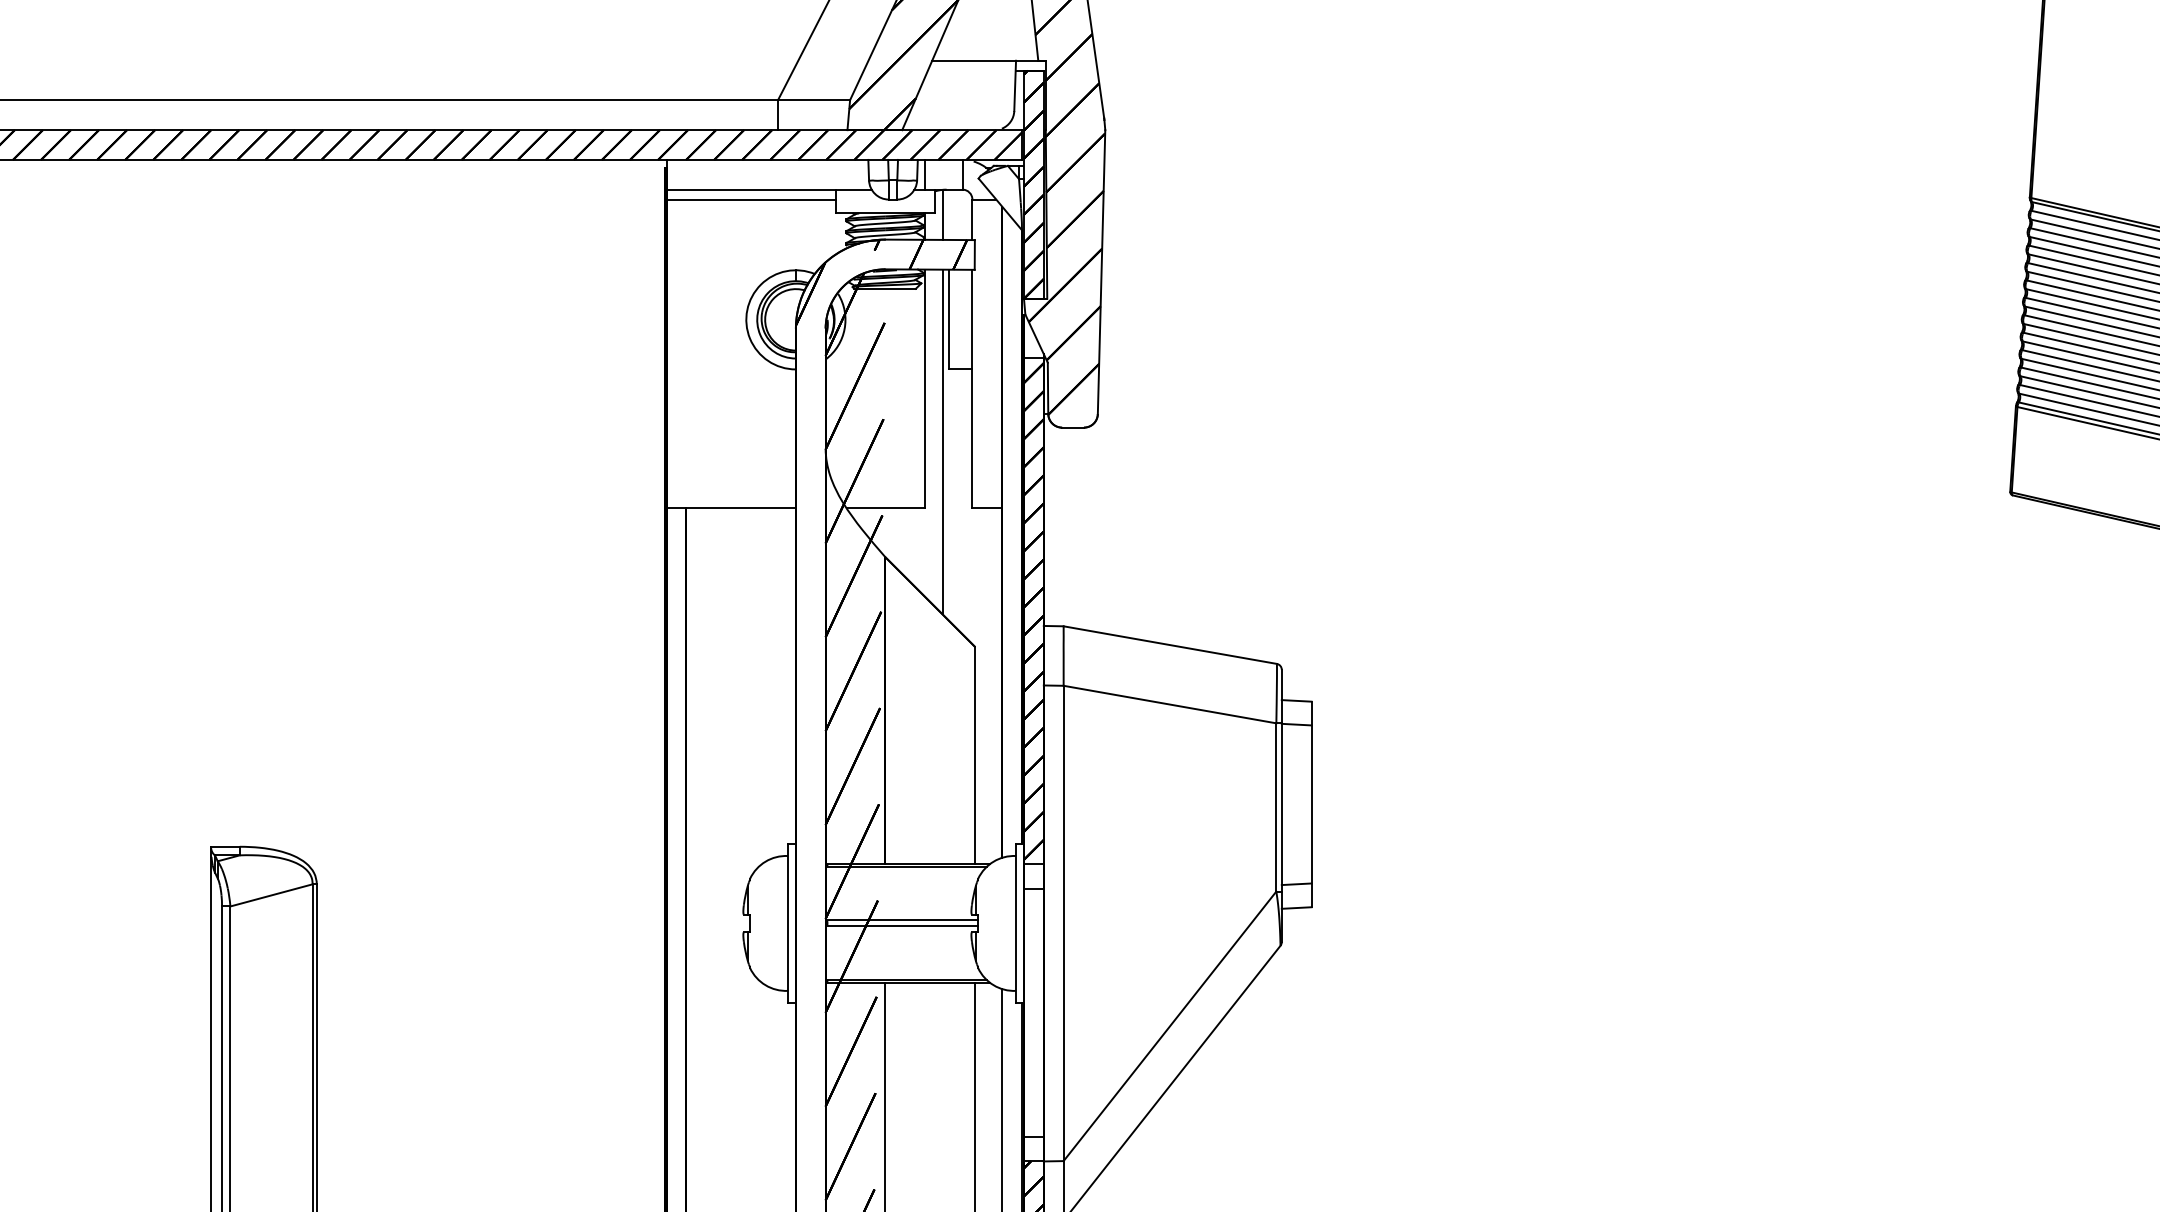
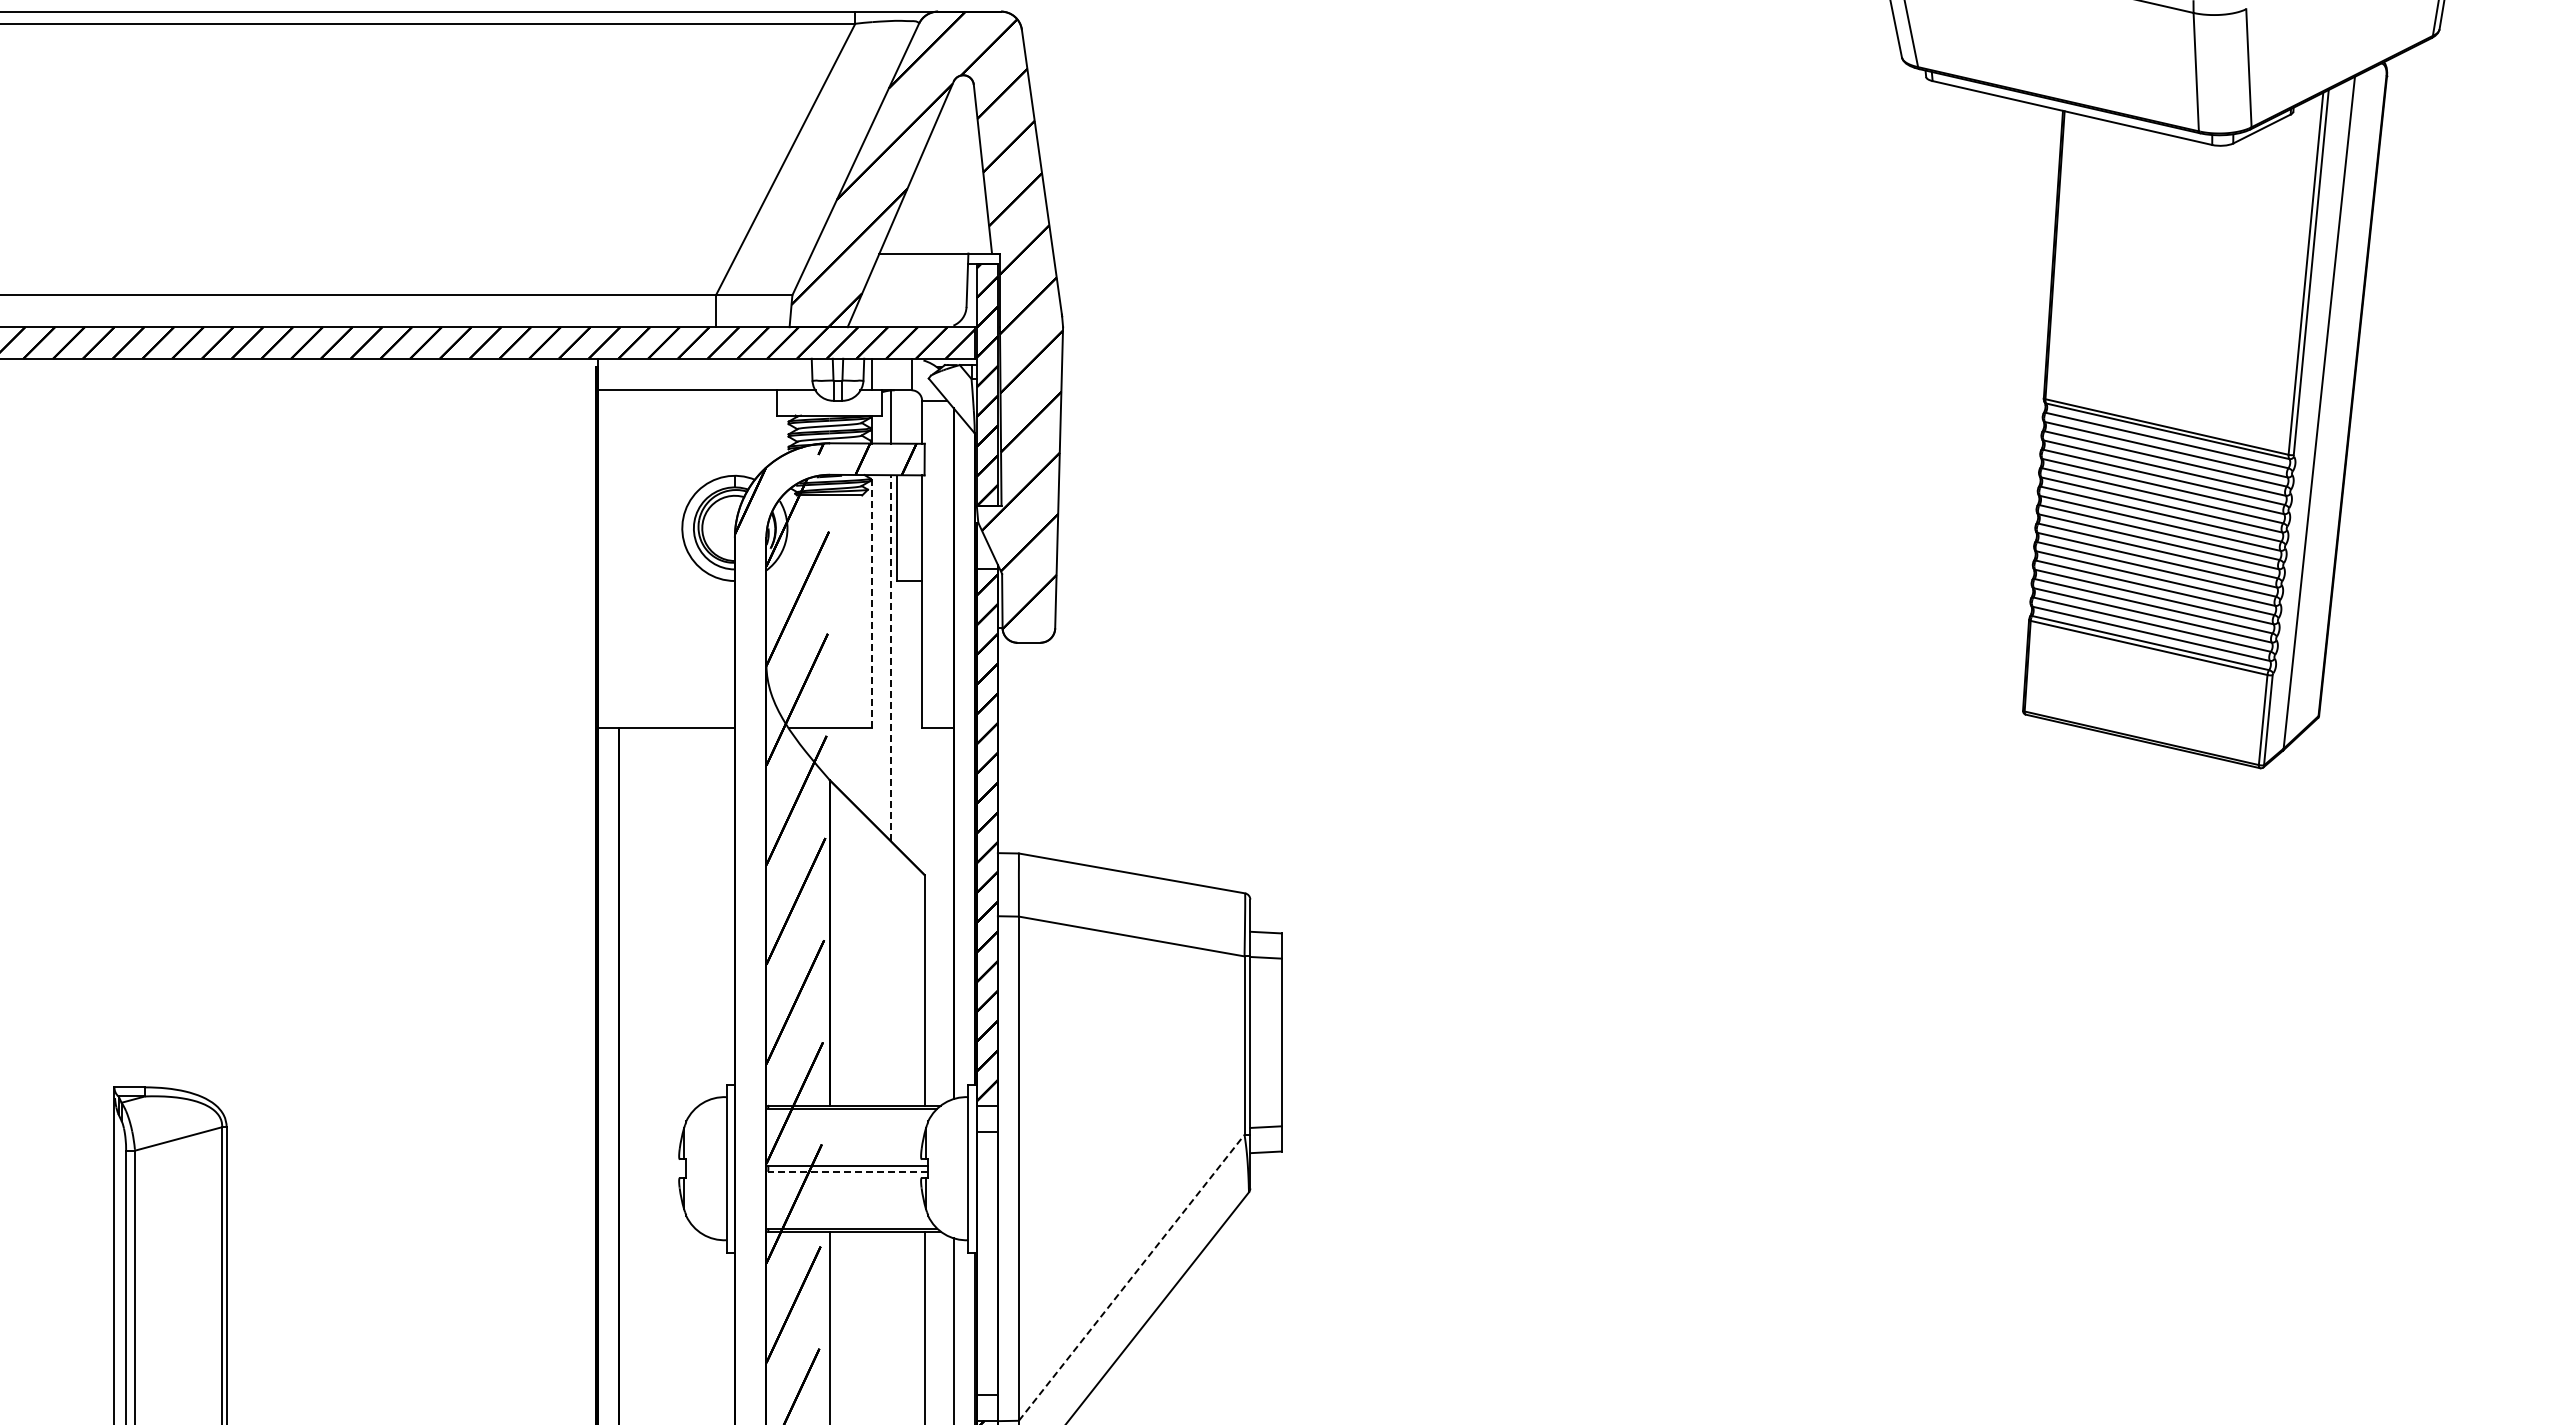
line: (751, 199) -> (687, 400), removed
line: (924, 388) -> (871, 601), solid -> dashed
line: (942, 441) -> (890, 657), solid -> dashed
line: (902, 926) -> (847, 1171), solid -> dashed
line: (1170, 1026) -> (1132, 1277), solid -> dashed

